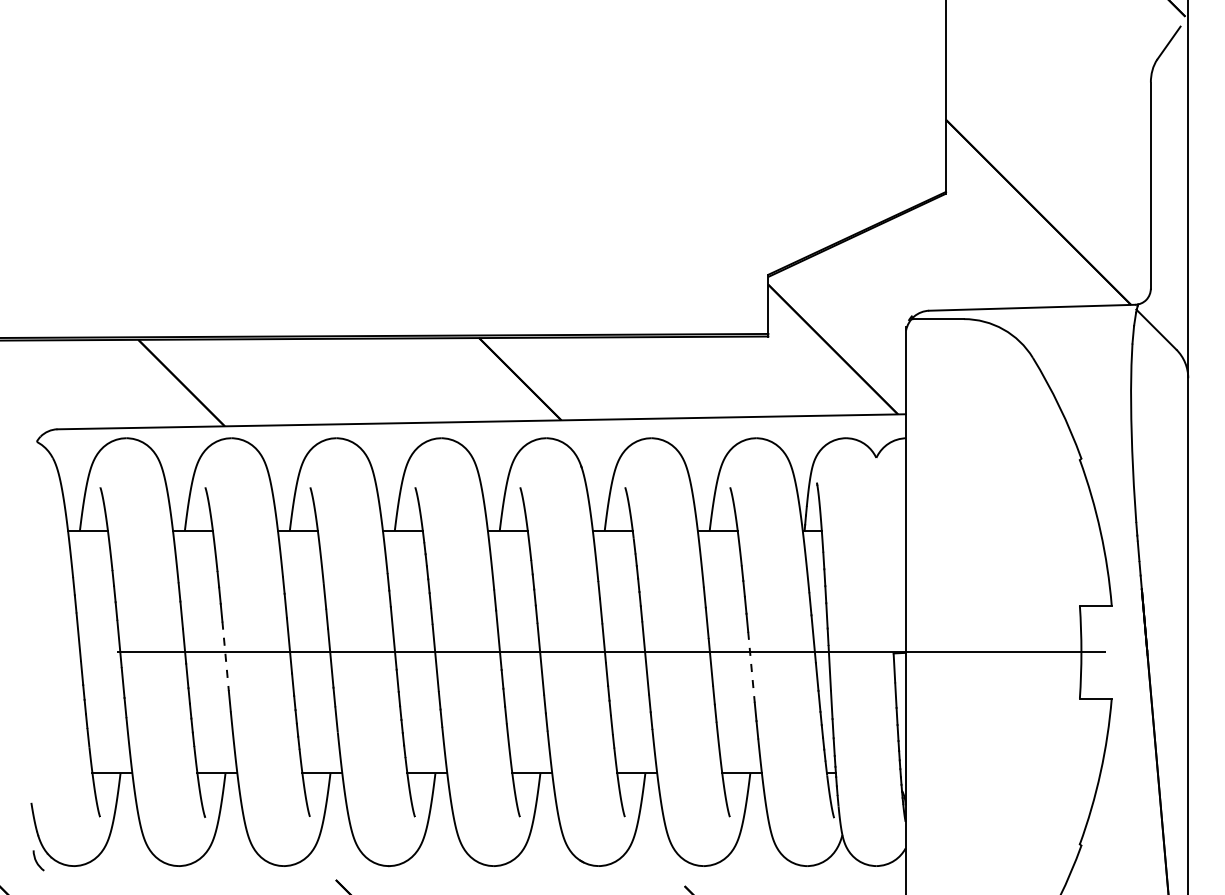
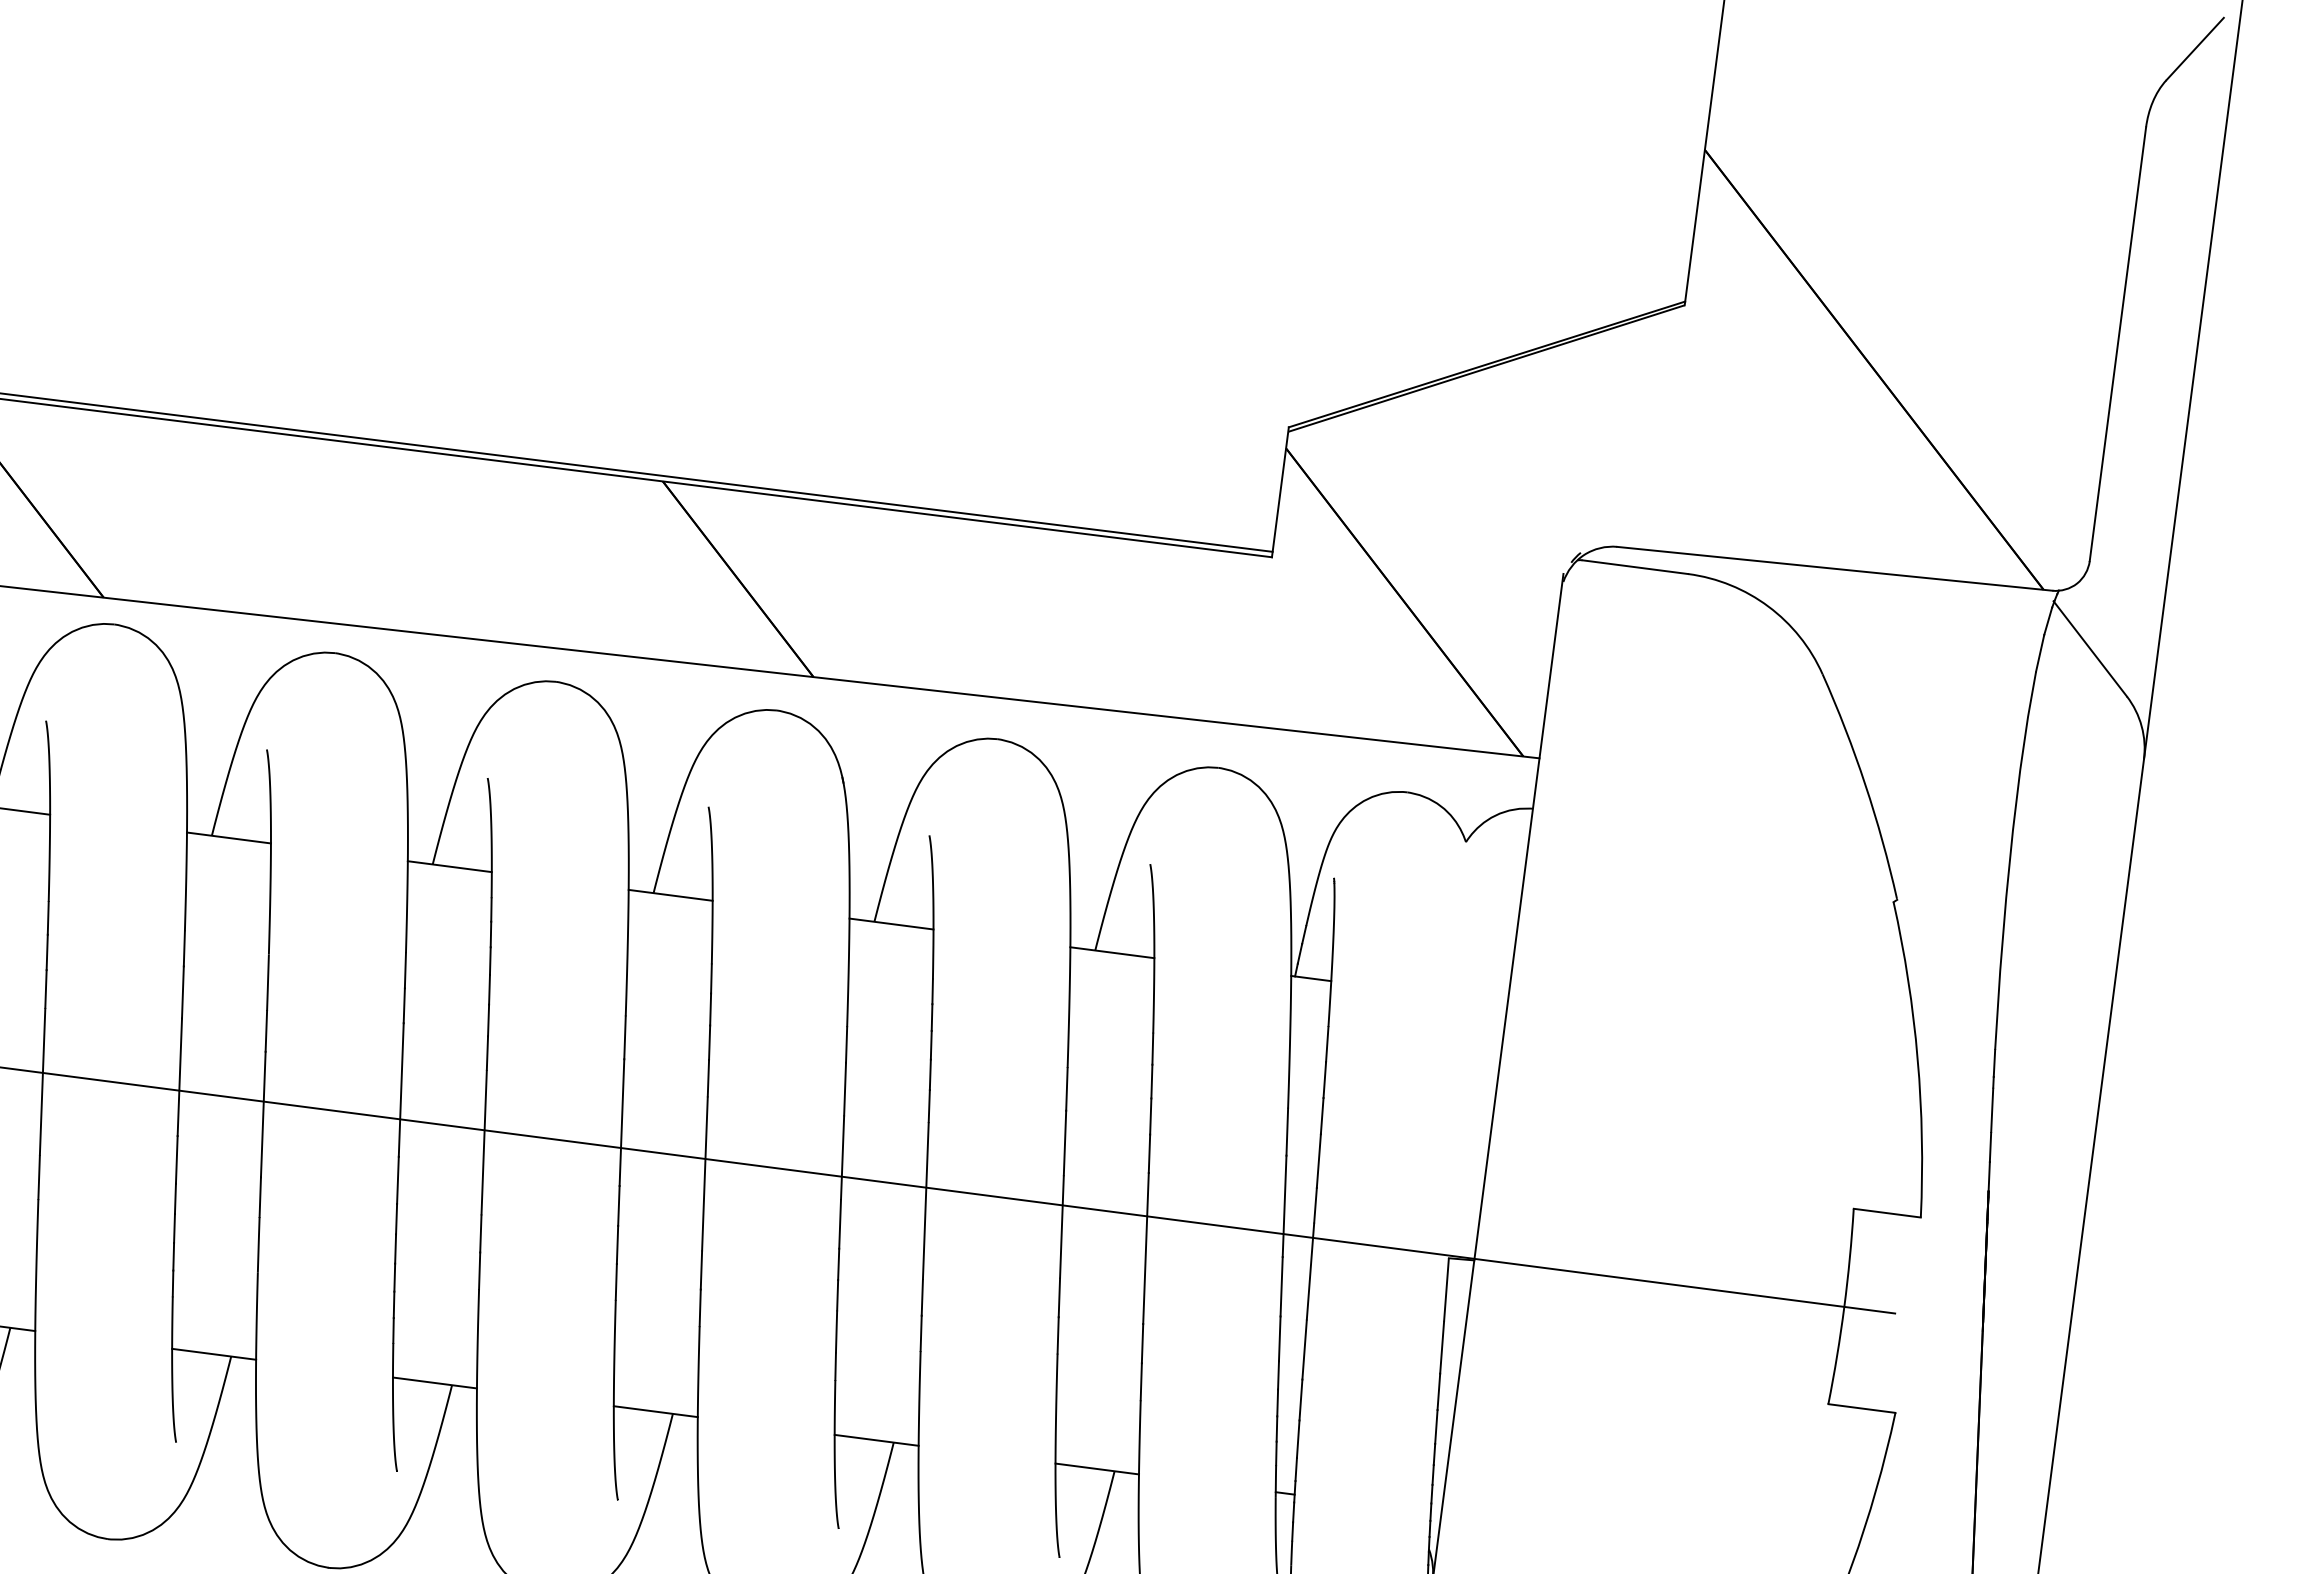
line: (225, 656) -> (42, 1082), dashed -> solid
line: (751, 667) -> (1145, 1248), dashed -> solid

